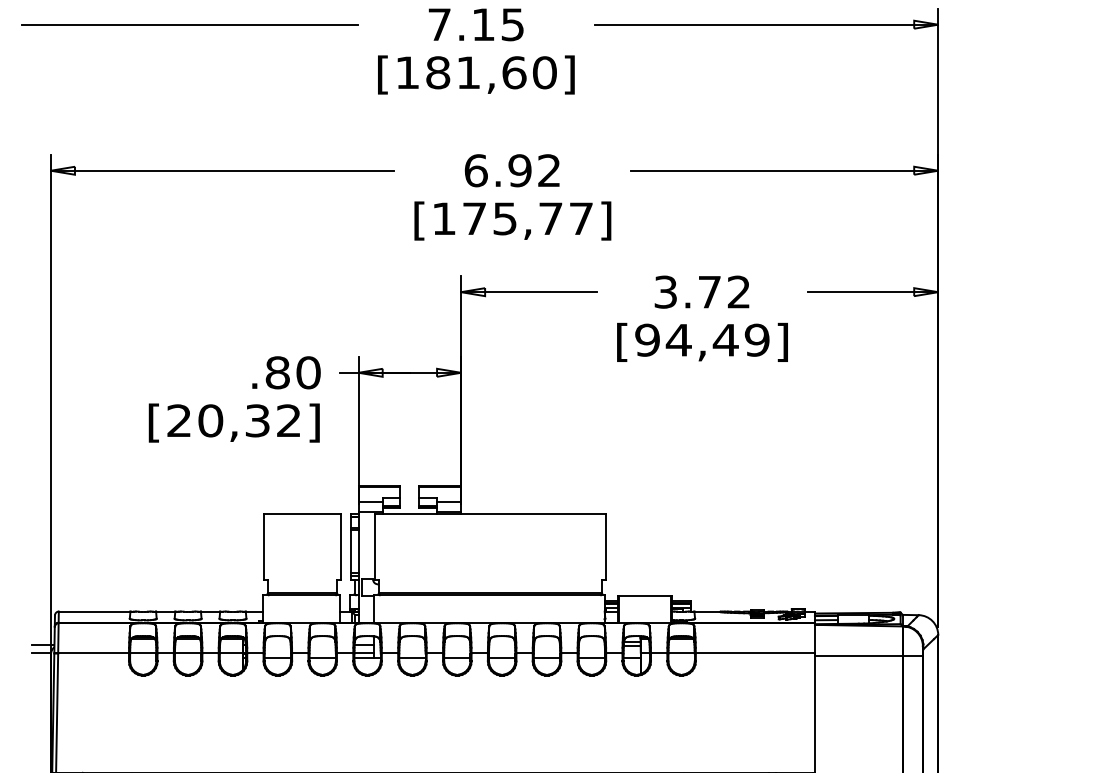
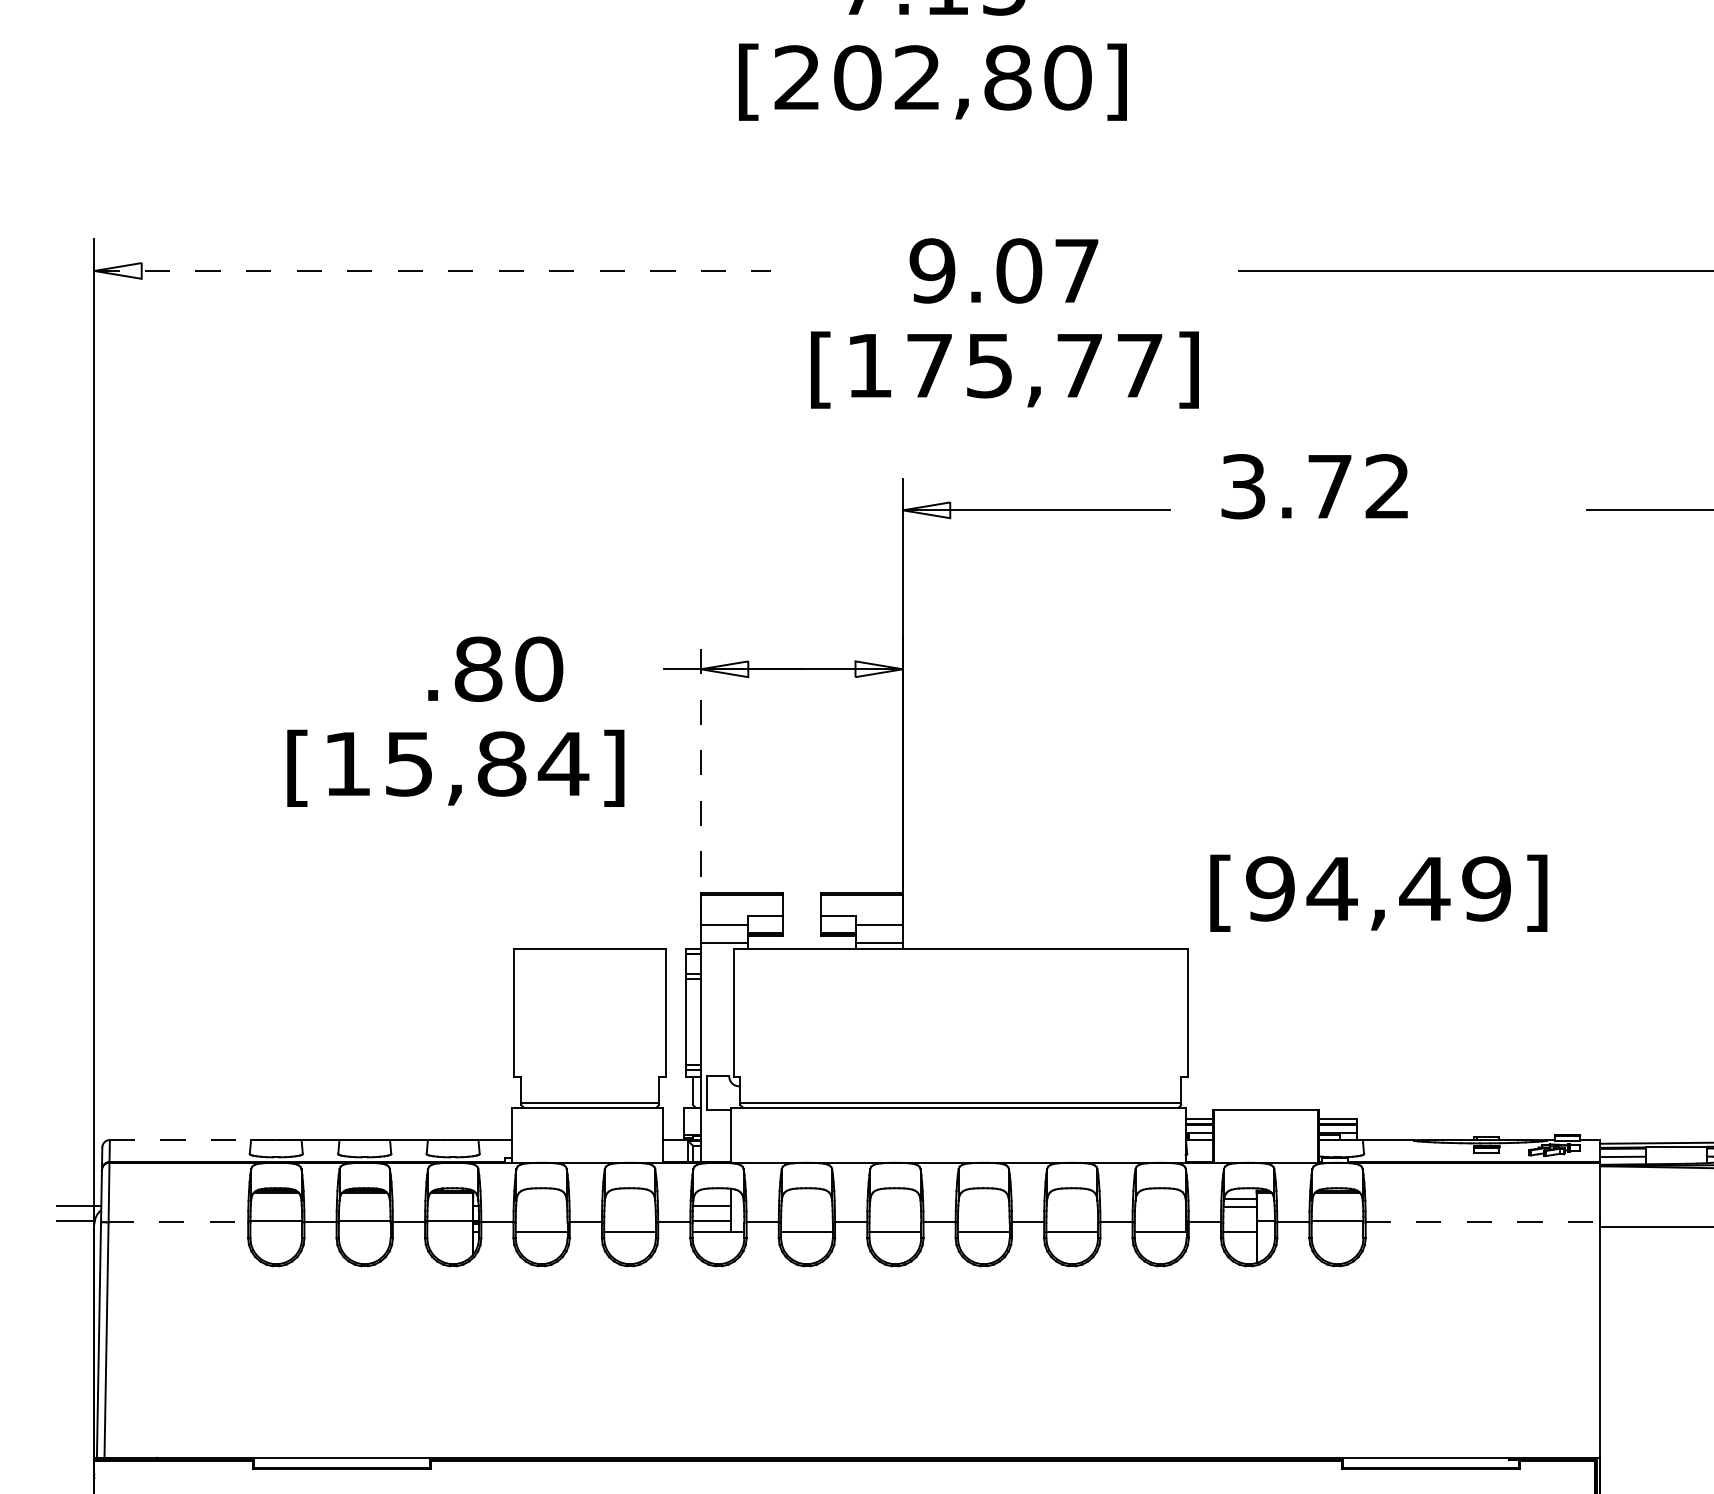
text: (461, 72) -> (903, 77), [181,60] -> [202,80]
line: (222, 170) -> (432, 270), solid -> dashed
text: (512, 170) -> (1004, 270), 6.92 -> 9.07
text: (701, 291) -> (1313, 485), moved
text: (702, 341) -> (1378, 891), moved
text: (286, 372) -> (495, 668), moved
text: (234, 420) -> (456, 763), [20,32] -> [15,84]
line: (358, 429) -> (700, 781), solid -> dashed
line: (94, 611) -> (180, 1139), solid -> dashed
line: (94, 653) -> (180, 1222), solid -> dashed
line: (755, 653) -> (1483, 1222), solid -> dashed

